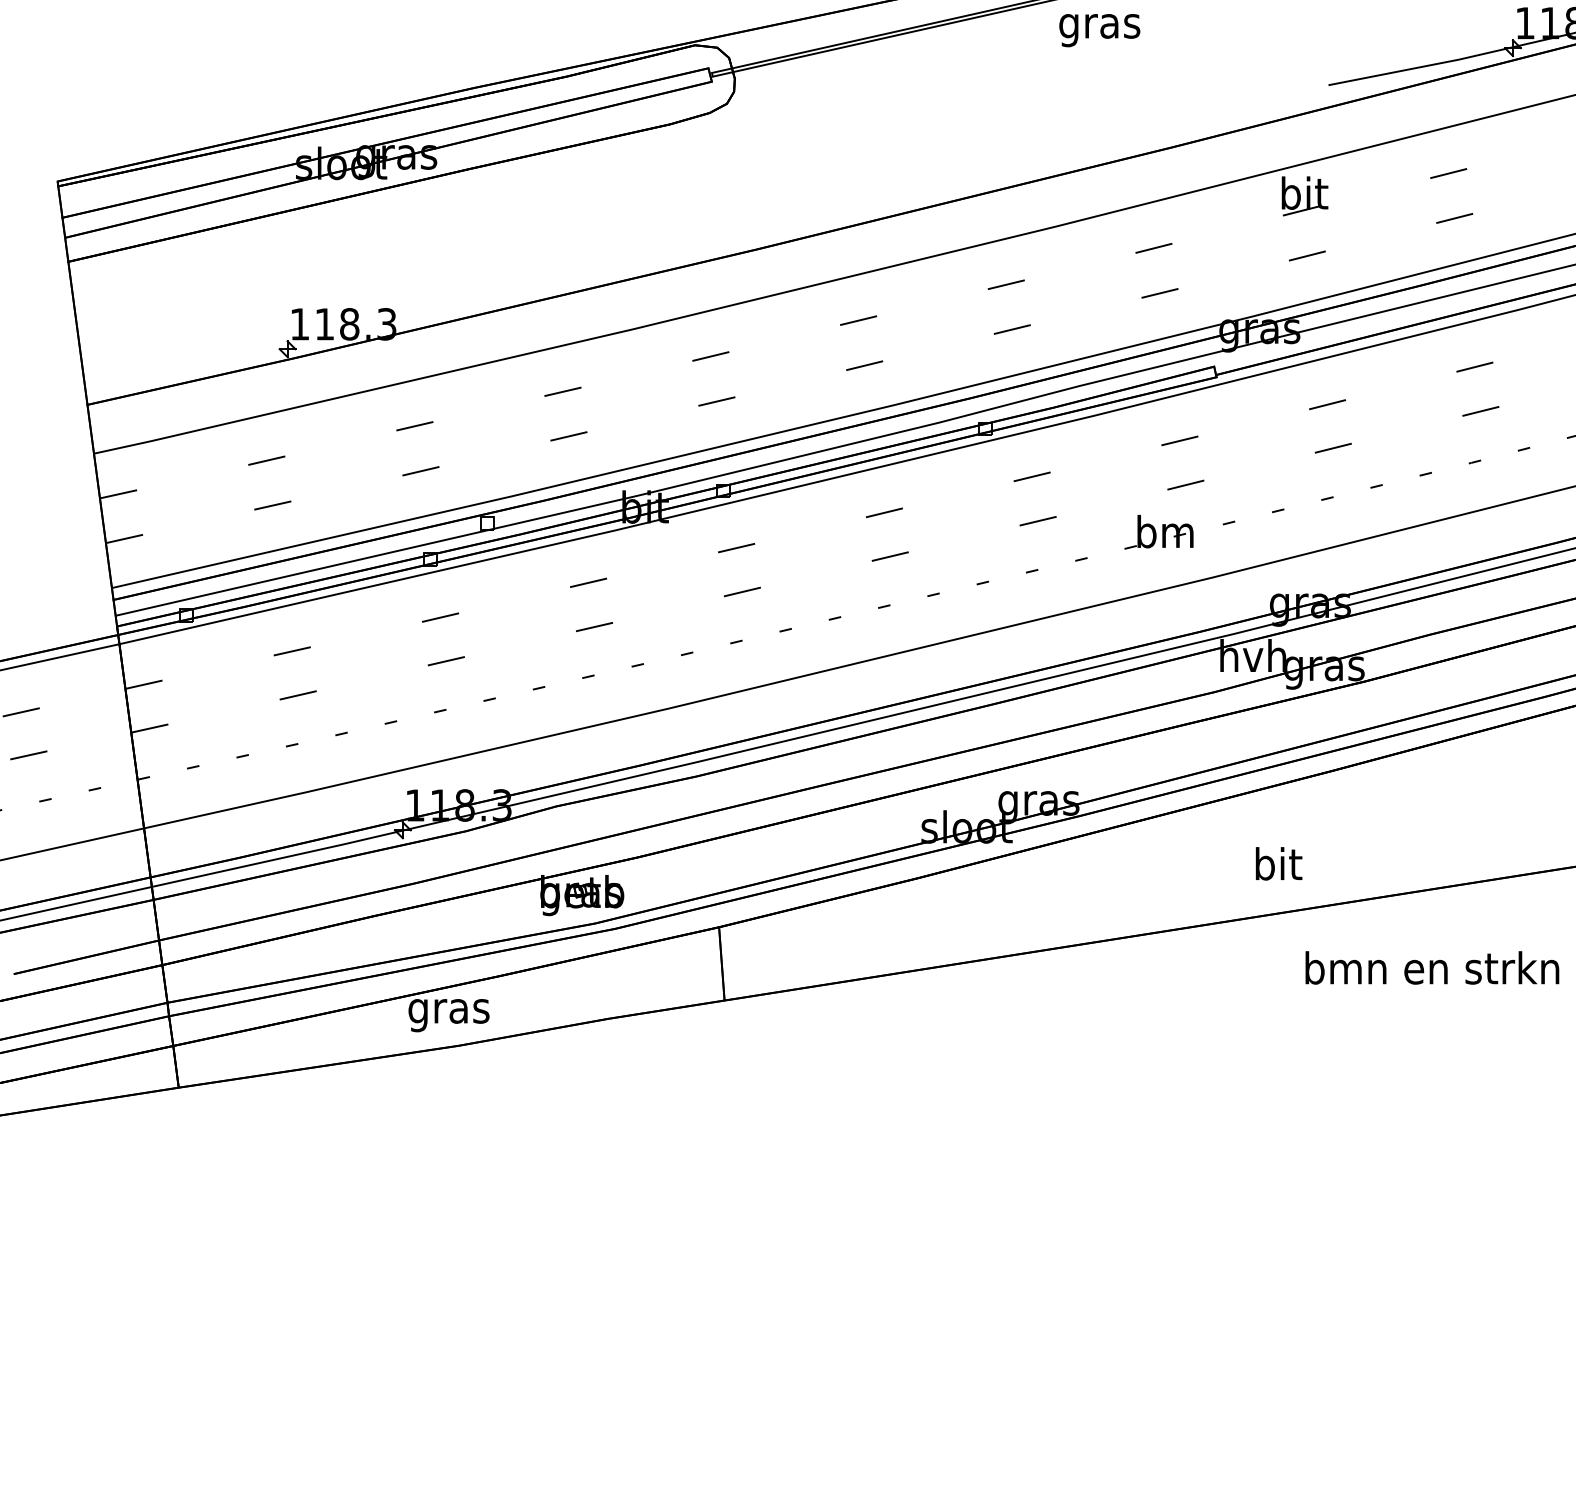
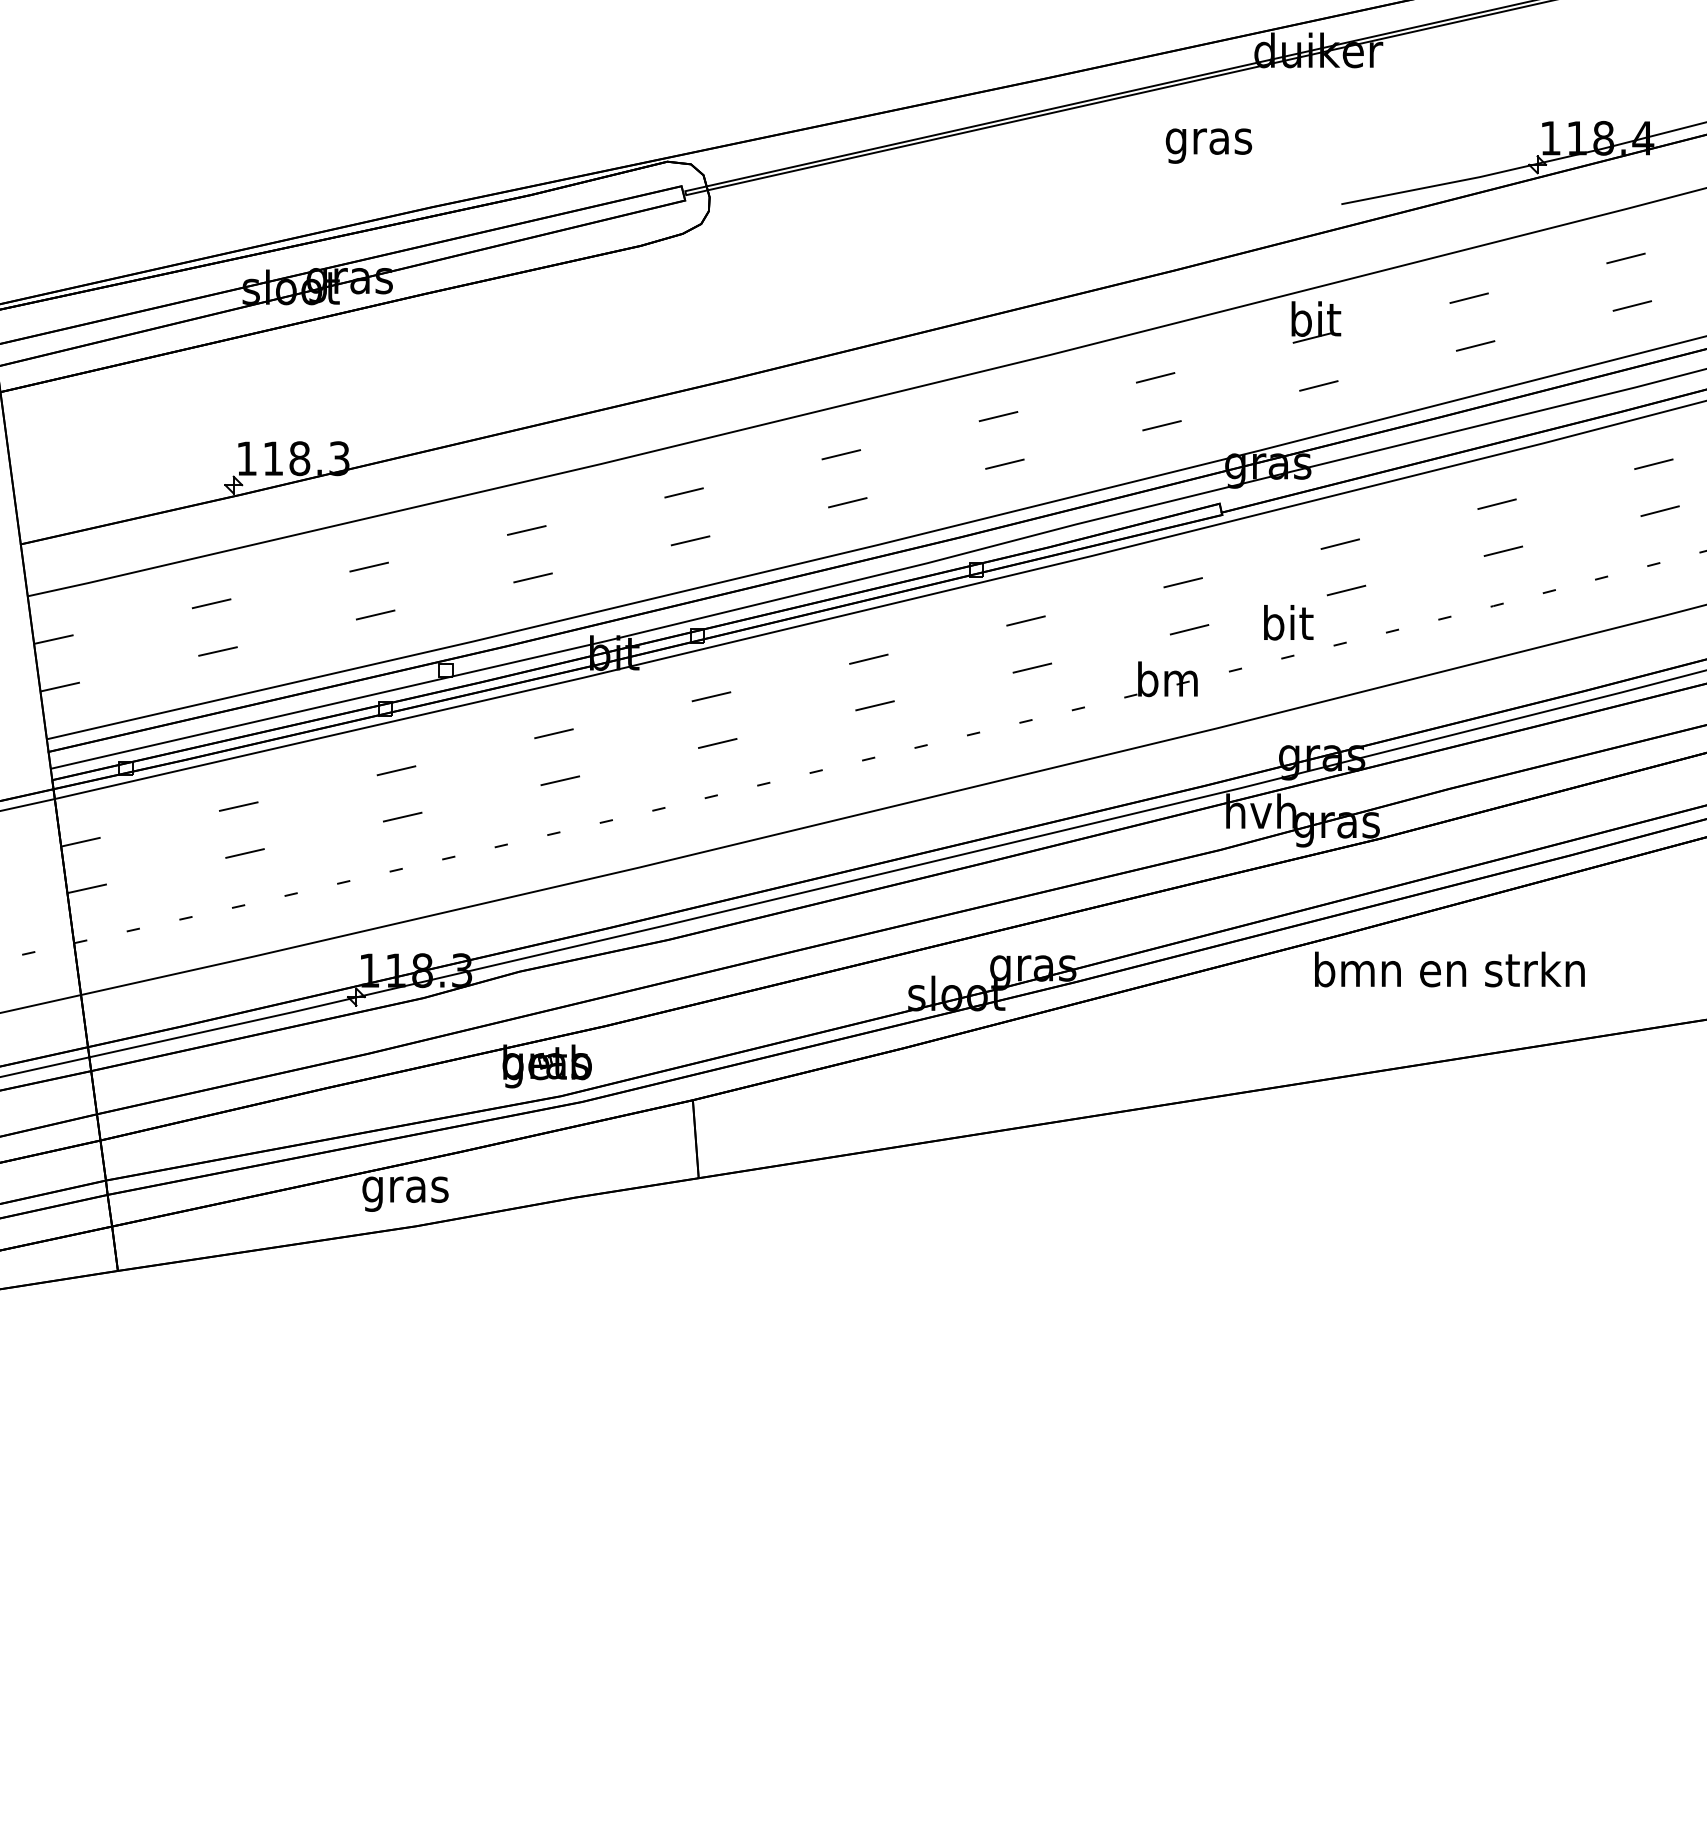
text: (1099, 30) -> (1208, 145), moved
text: (1278, 863) -> (1288, 622), moved
text: (1432, 967) -> (1449, 969), moved

